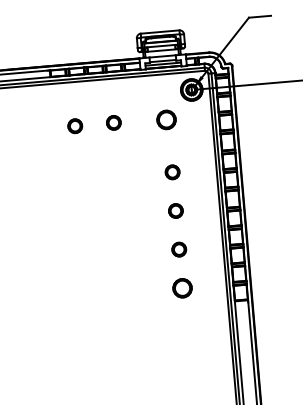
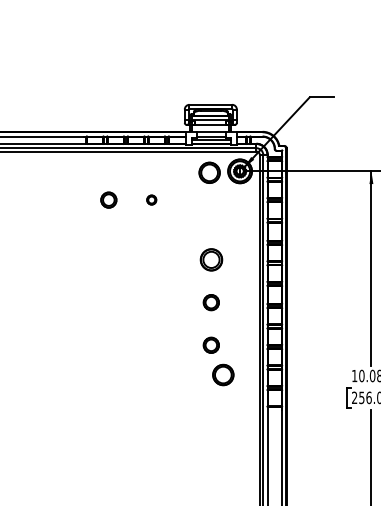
part: (166, 119) -> (209, 172), moved
part: (113, 122) -> (151, 199), size x0.6
part: (171, 172) -> (210, 259), size x1.4
part: (182, 287) -> (223, 374), moved

